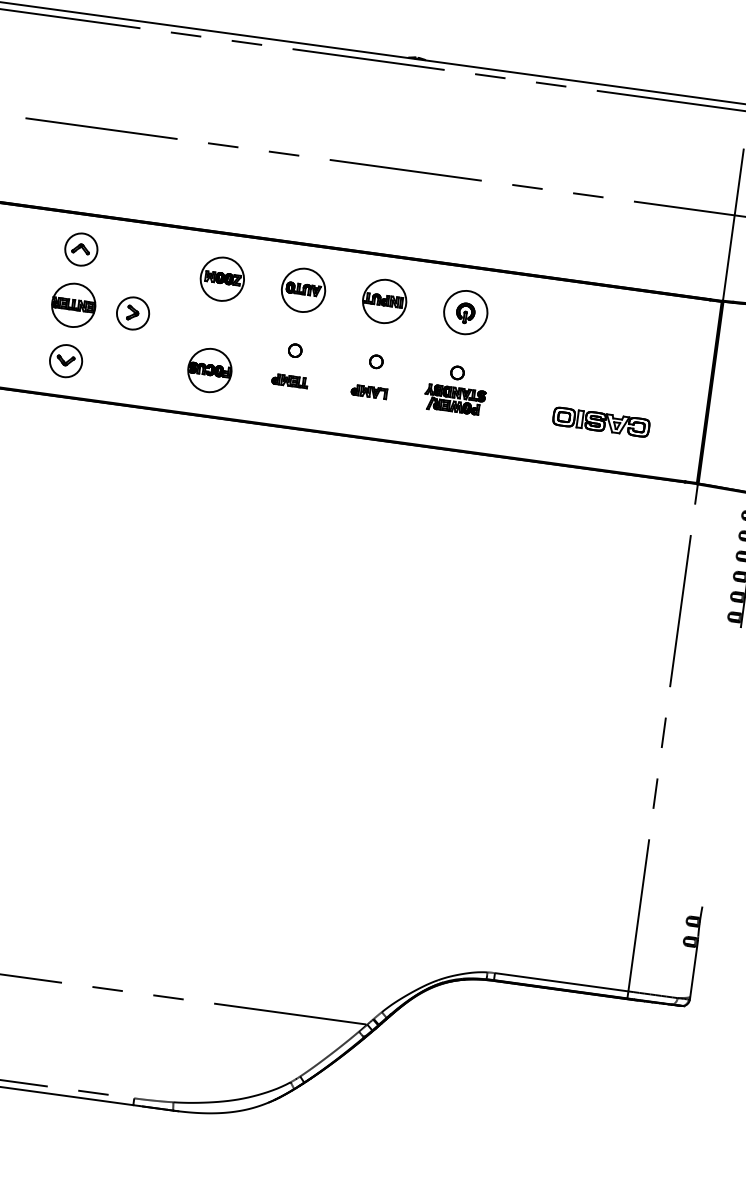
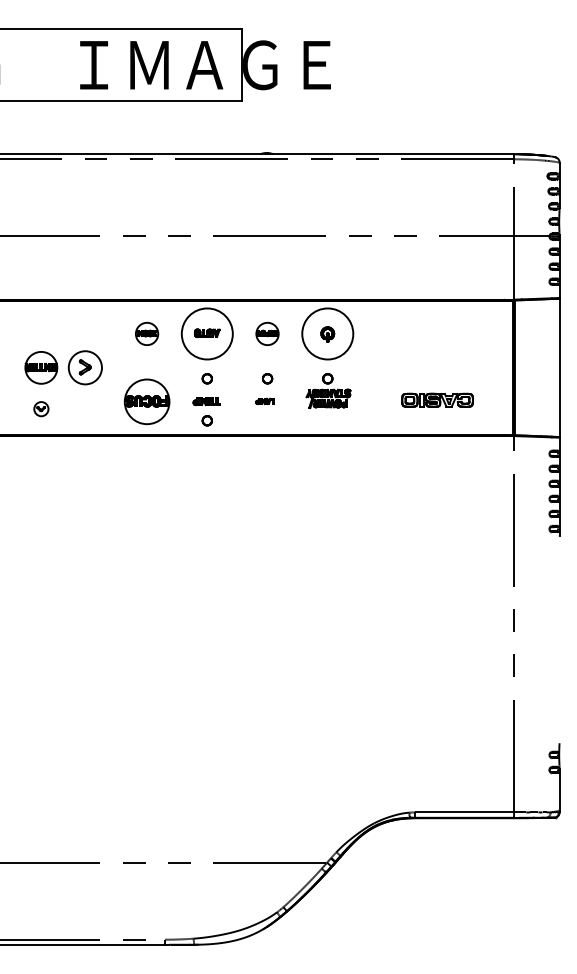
part: (81, 249) -> (41, 326), removed
part: (221, 278) -> (146, 333), size x0.7
circle: (303, 289) -> (207, 333), size x1.6
part: (384, 300) -> (267, 333), size x0.7
circle: (465, 311) -> (327, 333), size x1.6
part: (133, 313) -> (85, 367), size x1.4
part: (66, 360) -> (41, 408), size x0.6
part: (209, 370) -> (146, 401), size x1.4
part: (368, 391) -> (264, 401), size x0.7
part: (286, 406) -> (206, 420), added

